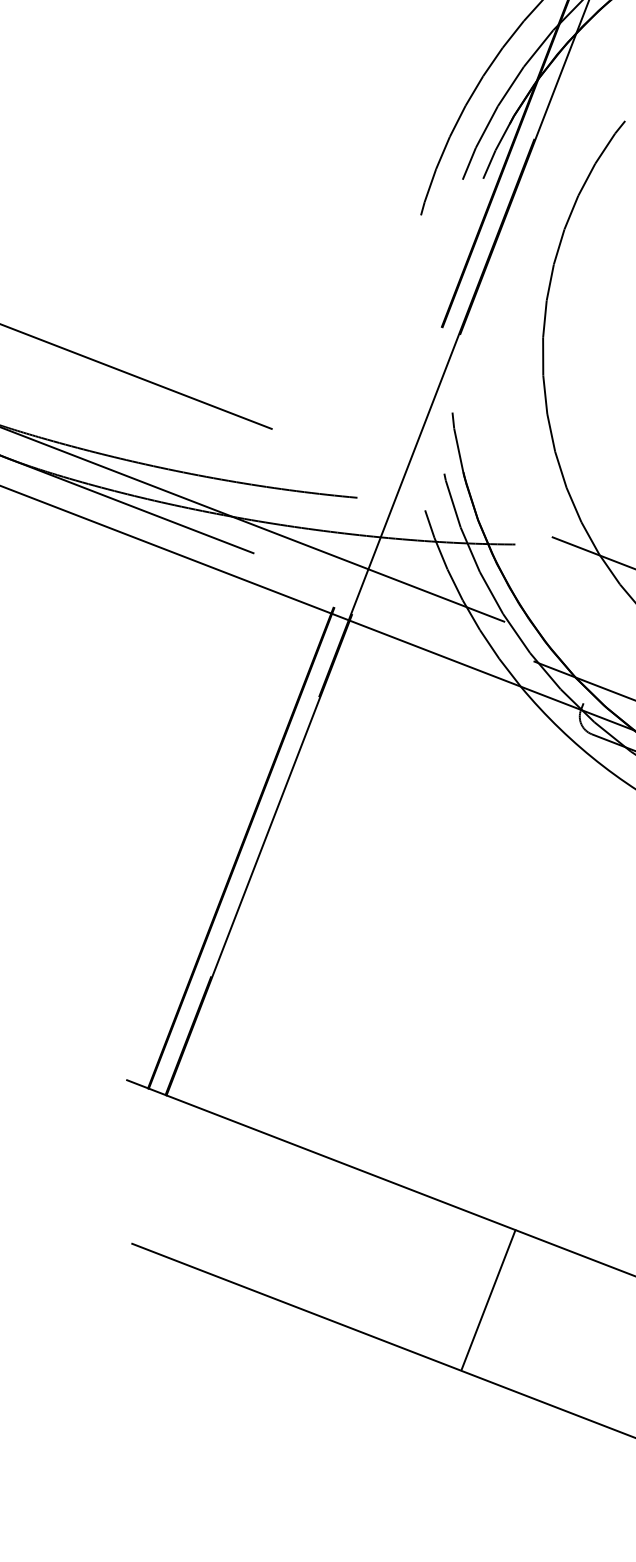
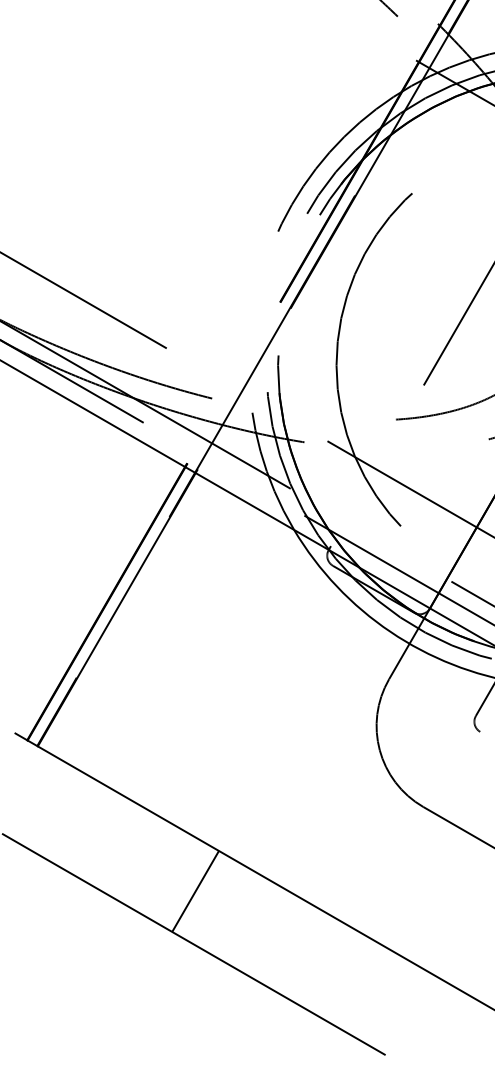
line: (488, 1298) -> (195, 890), moved

